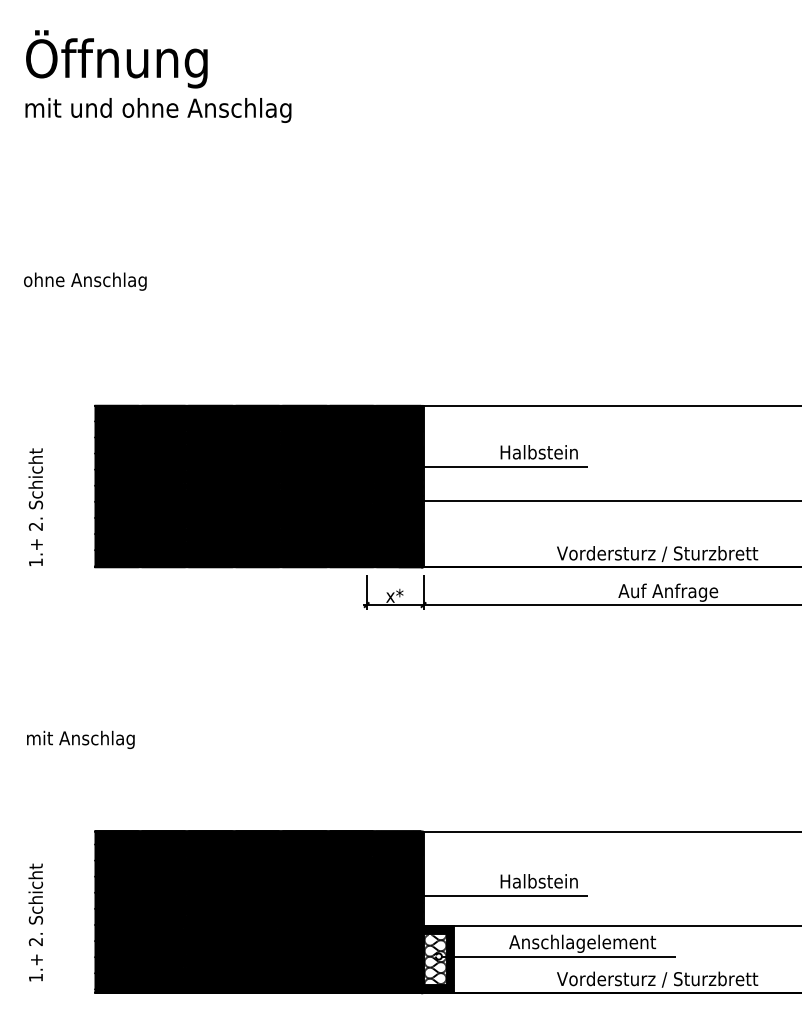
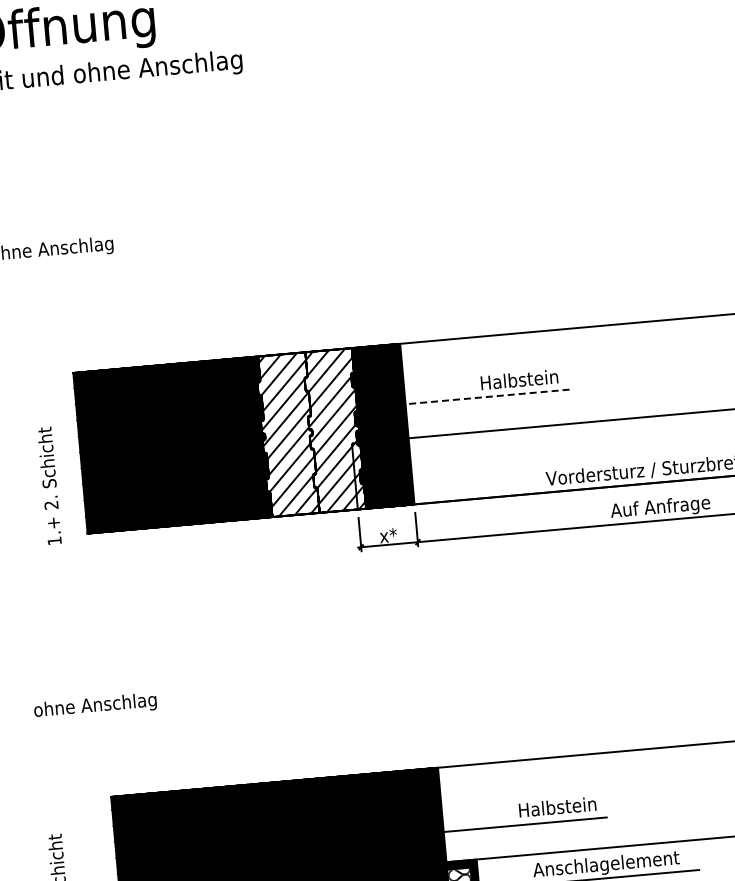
line: (494, 466) -> (476, 397), solid -> dashed
fill: (325, 486) -> (309, 432), removed
text: (35, 506) -> (49, 485), moved
text: (87, 739) -> (95, 705), mit Anschlag -> ohne Anschlag

